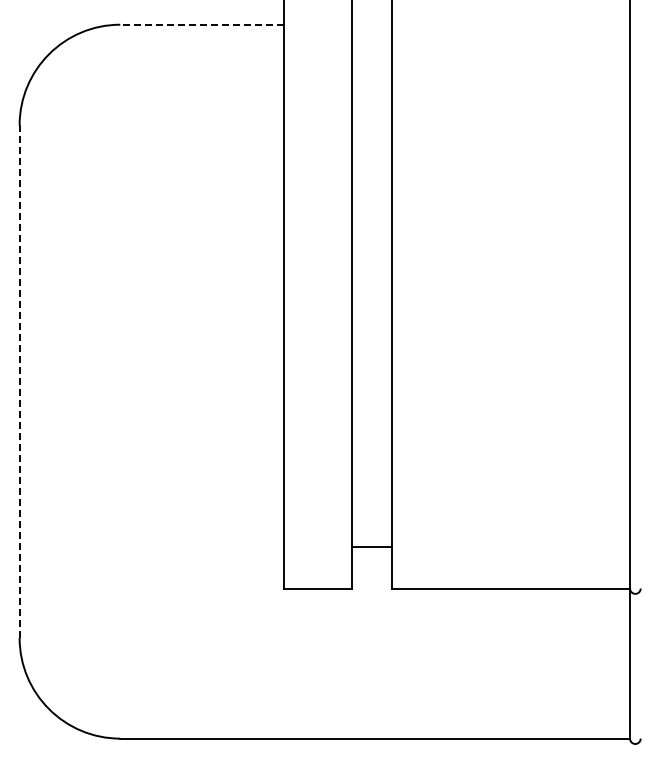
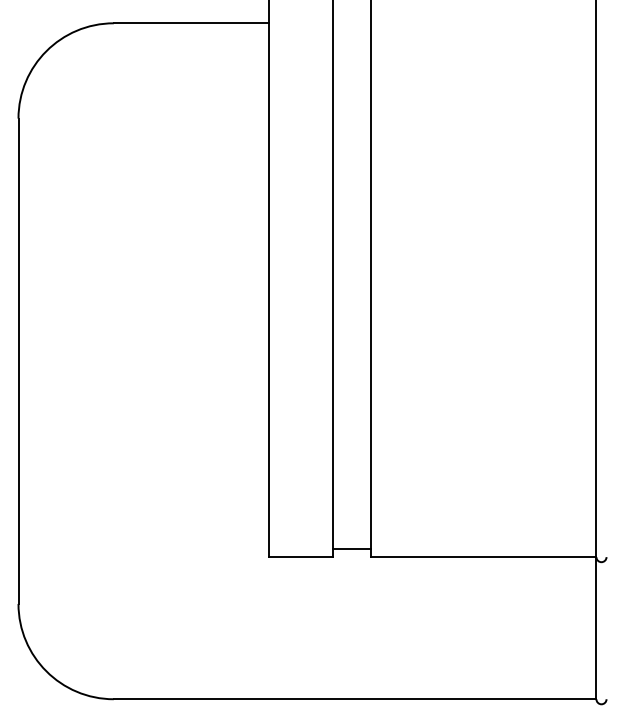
line: (202, 24) -> (191, 23), dashed -> solid
line: (19, 382) -> (18, 362), dashed -> solid
line: (371, 547) -> (351, 549), moved

